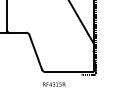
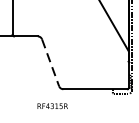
line: (35, 52) -> (50, 63), solid -> dashed
text: (54, 84) -> (52, 106), moved

